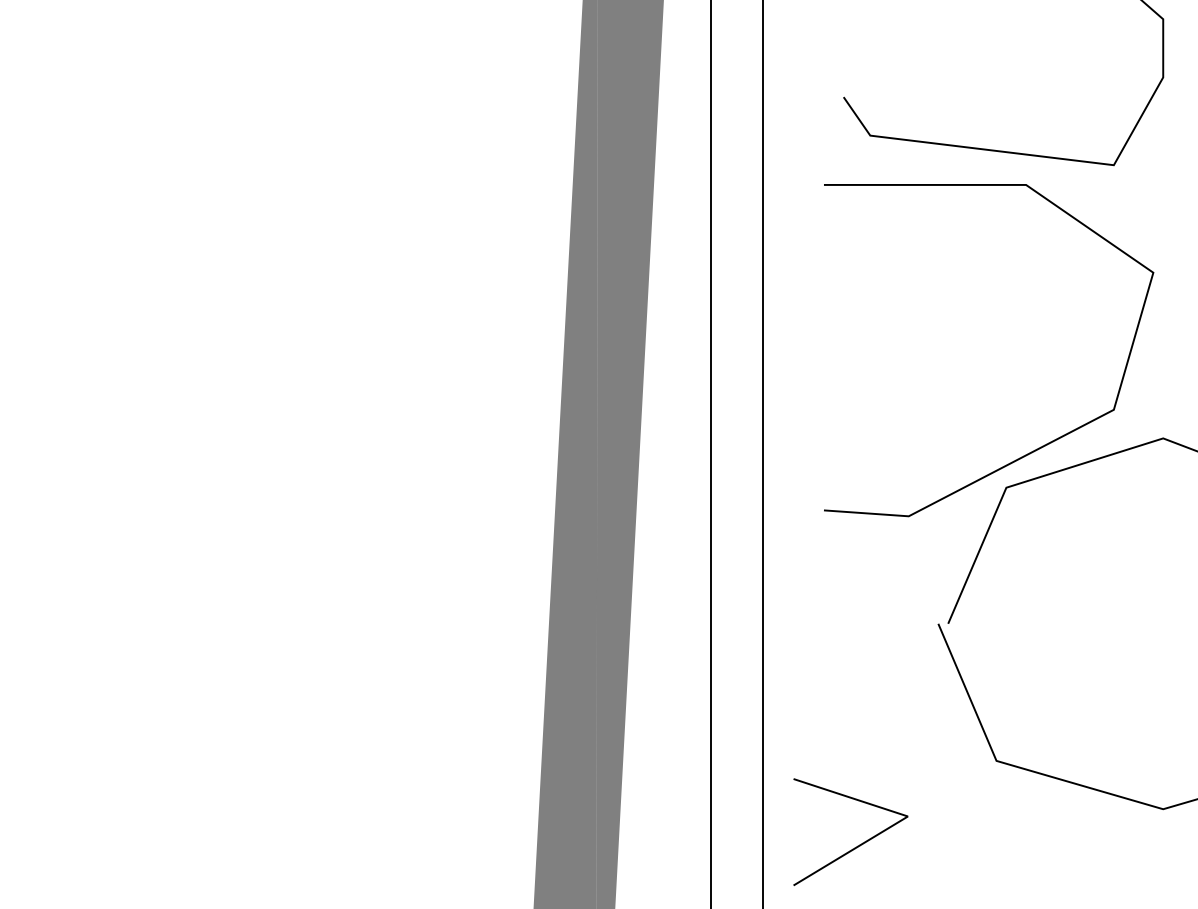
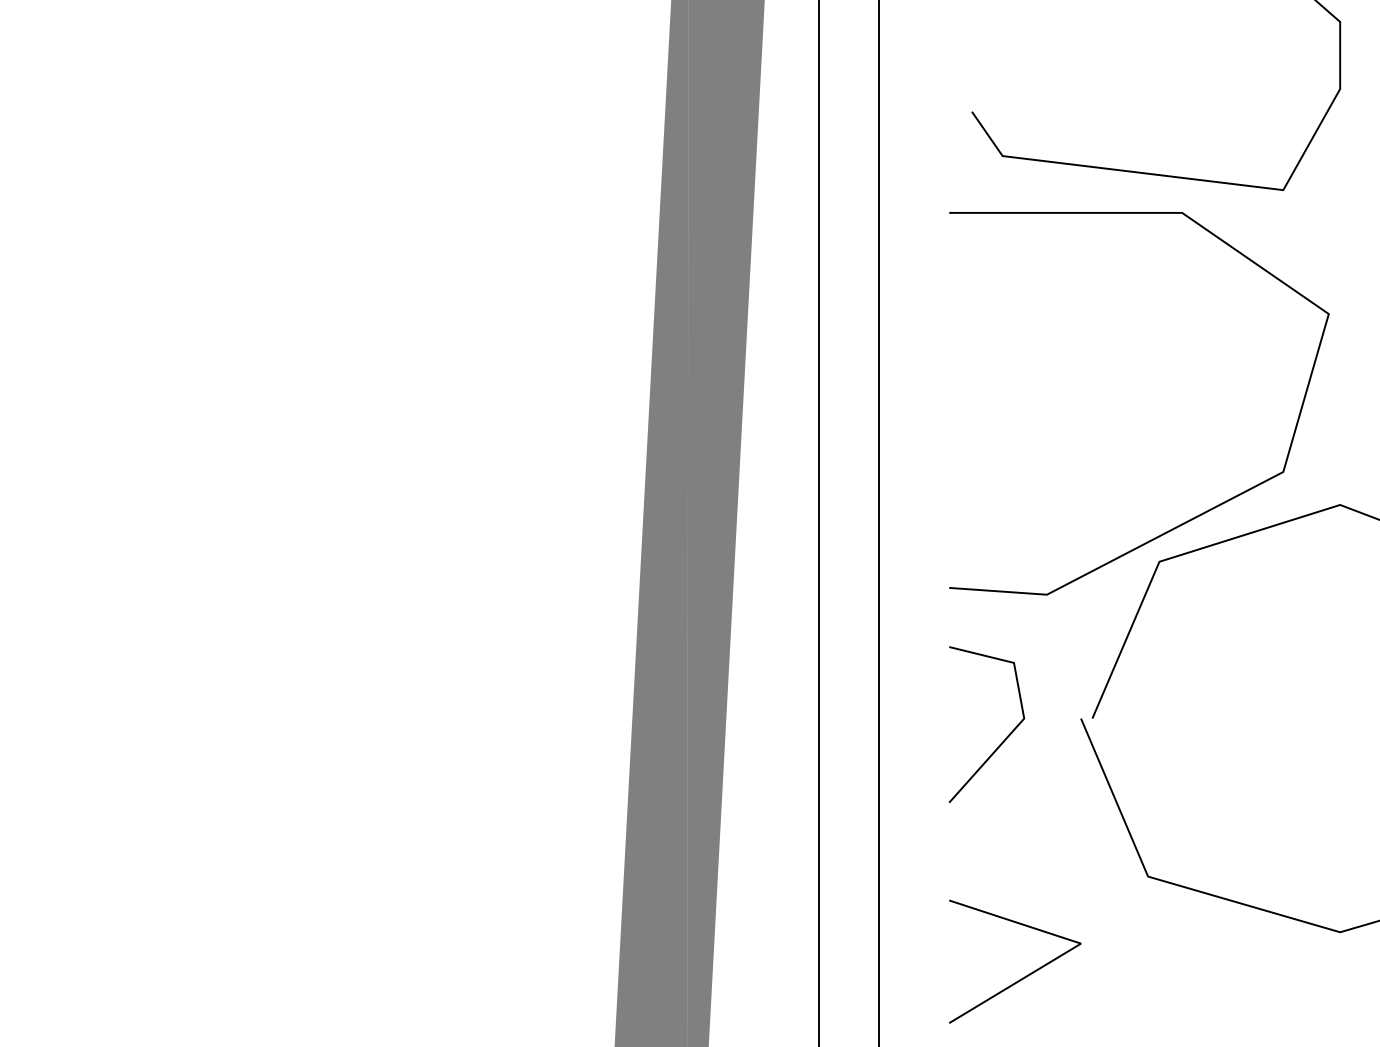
line: (871, 642) -> (1003, 740), added
line: (857, 845) -> (1022, 977), moved

